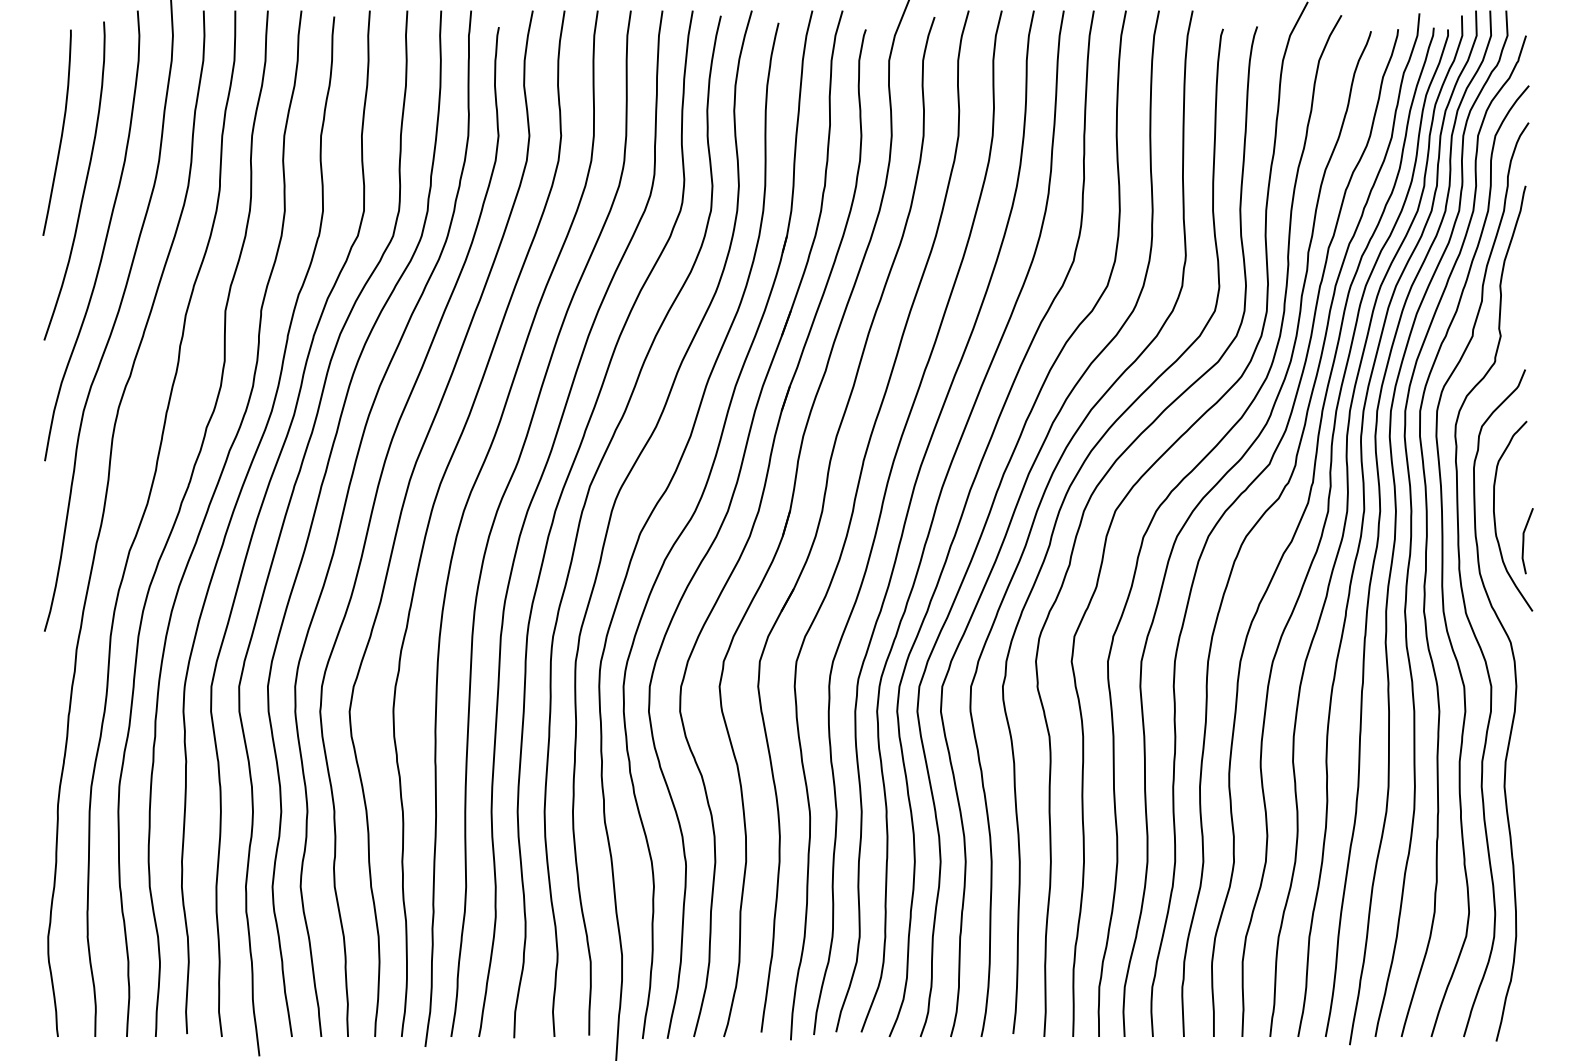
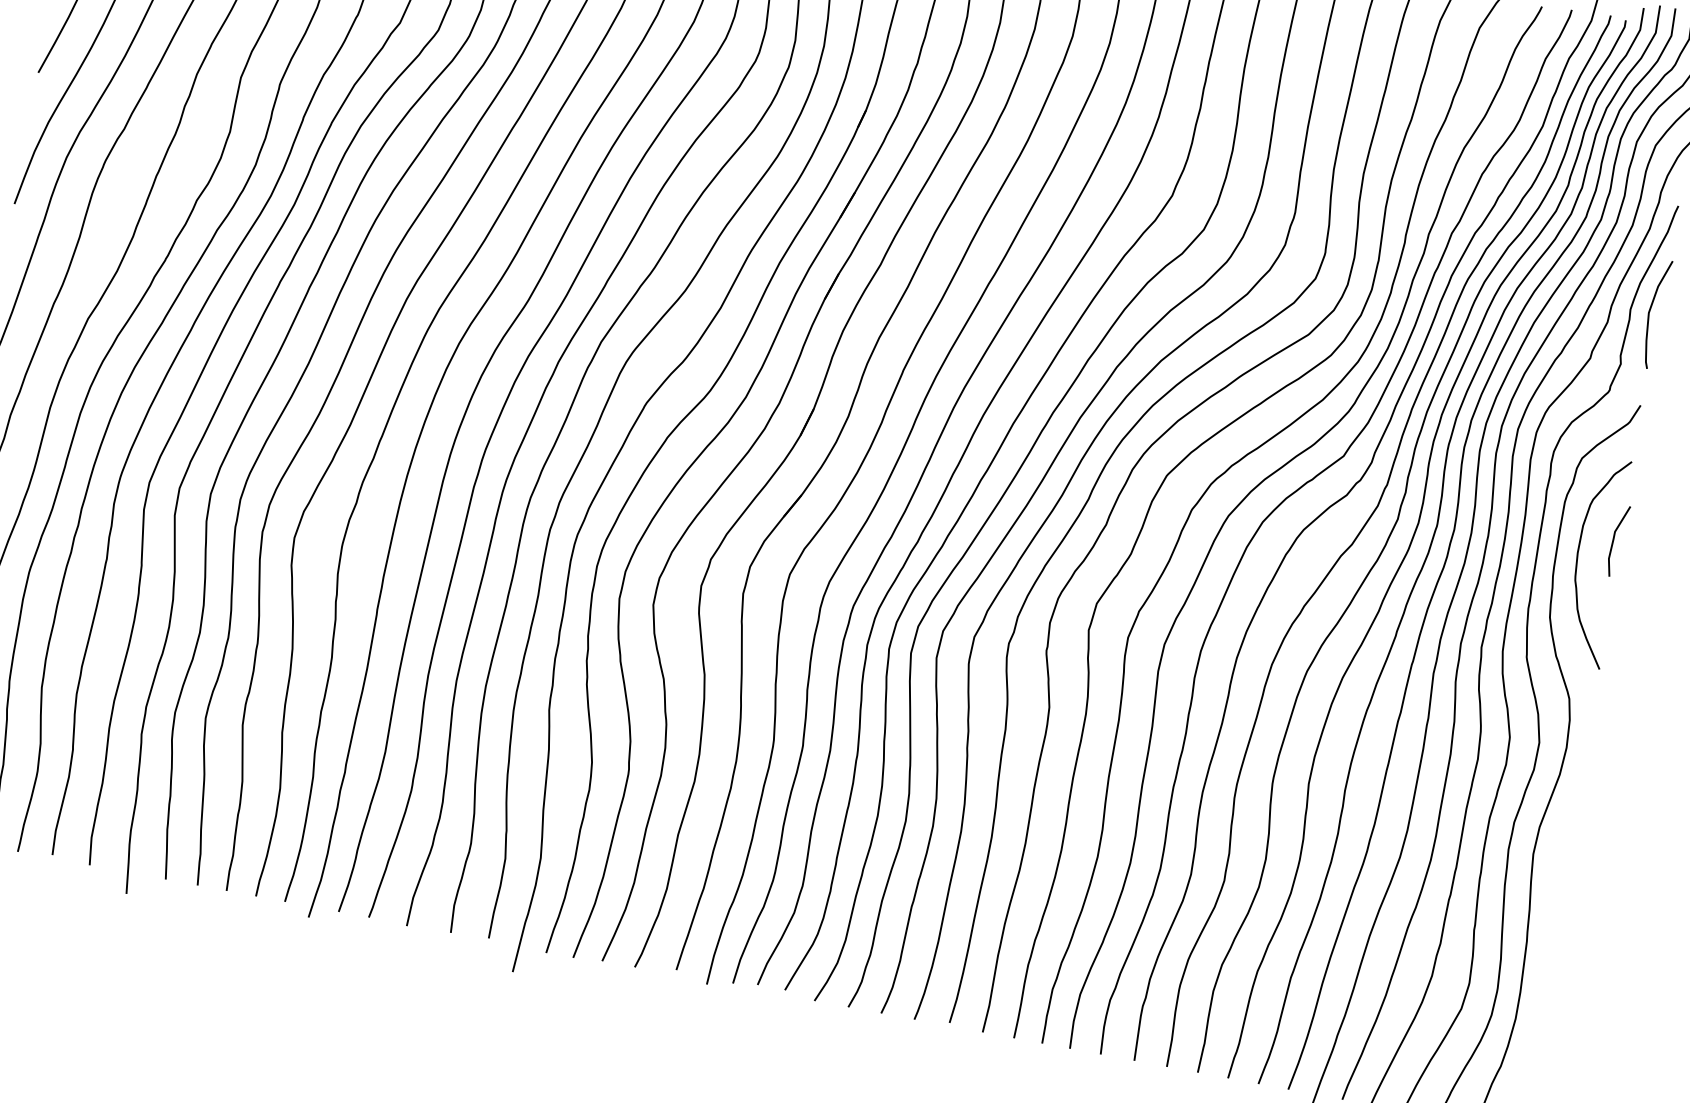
curve: (1518, 285) -> (1650, 312), added
line: (1524, 541) -> (1614, 540), moved

